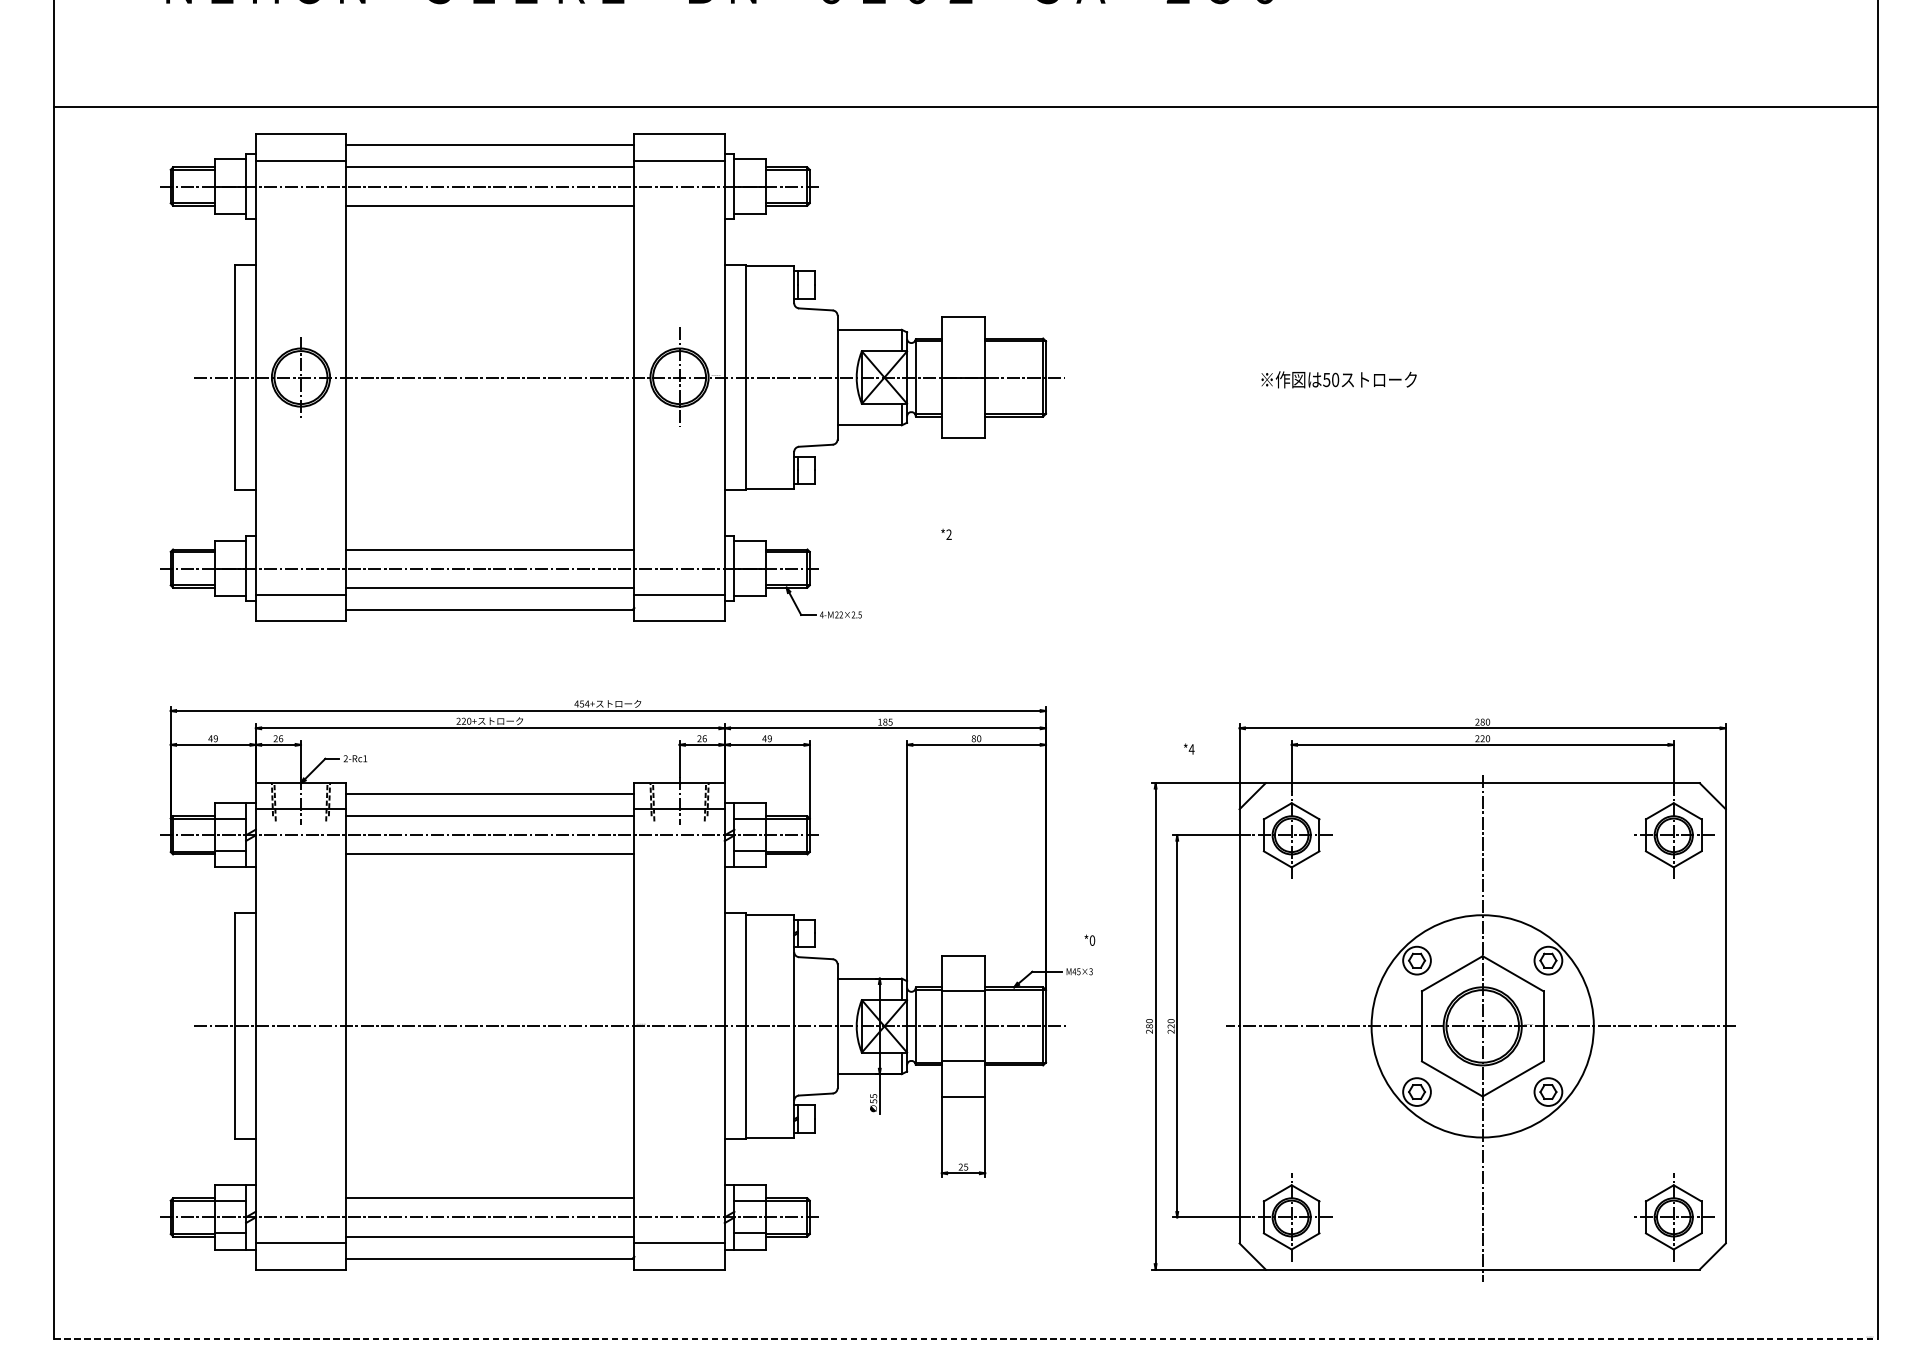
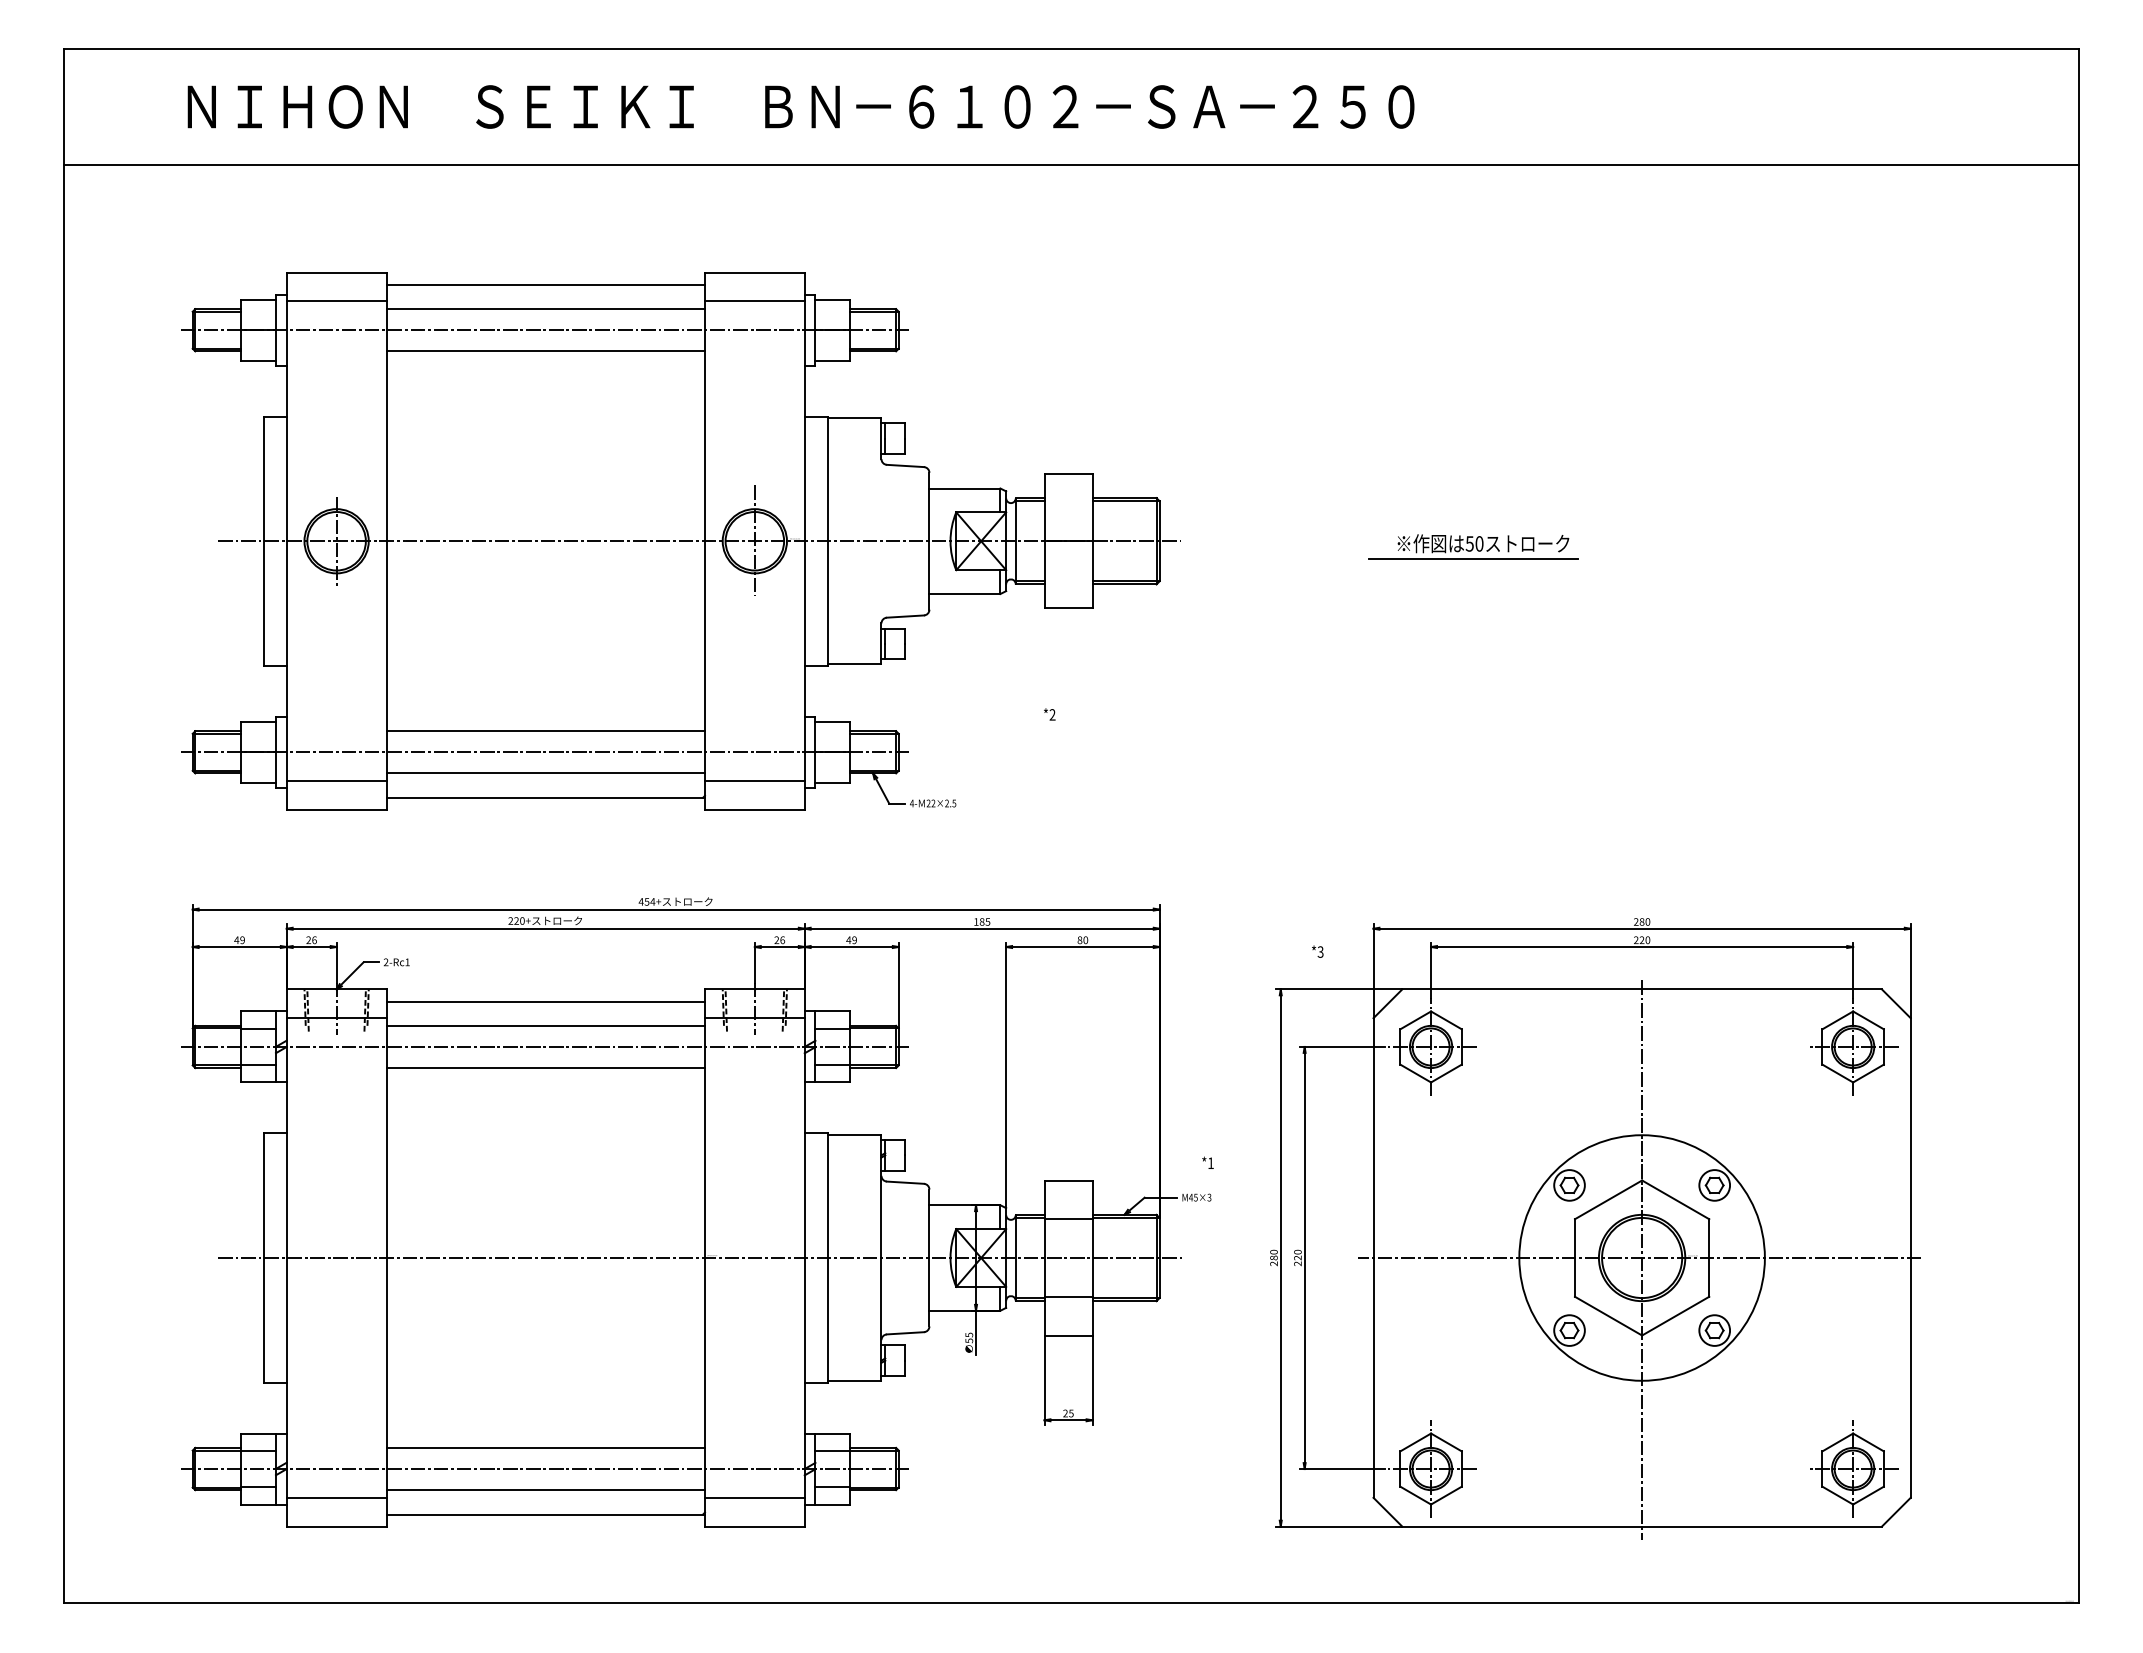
line: (966, 107) -> (1071, 164), moved
line: (1330, 394) -> (1473, 559), added
text: (1191, 748) -> (1320, 951), *4 -> *3
text: (1092, 940) -> (1210, 1163), *0 -> *1
line: (967, 1339) -> (1072, 1603), dashed -> solid

